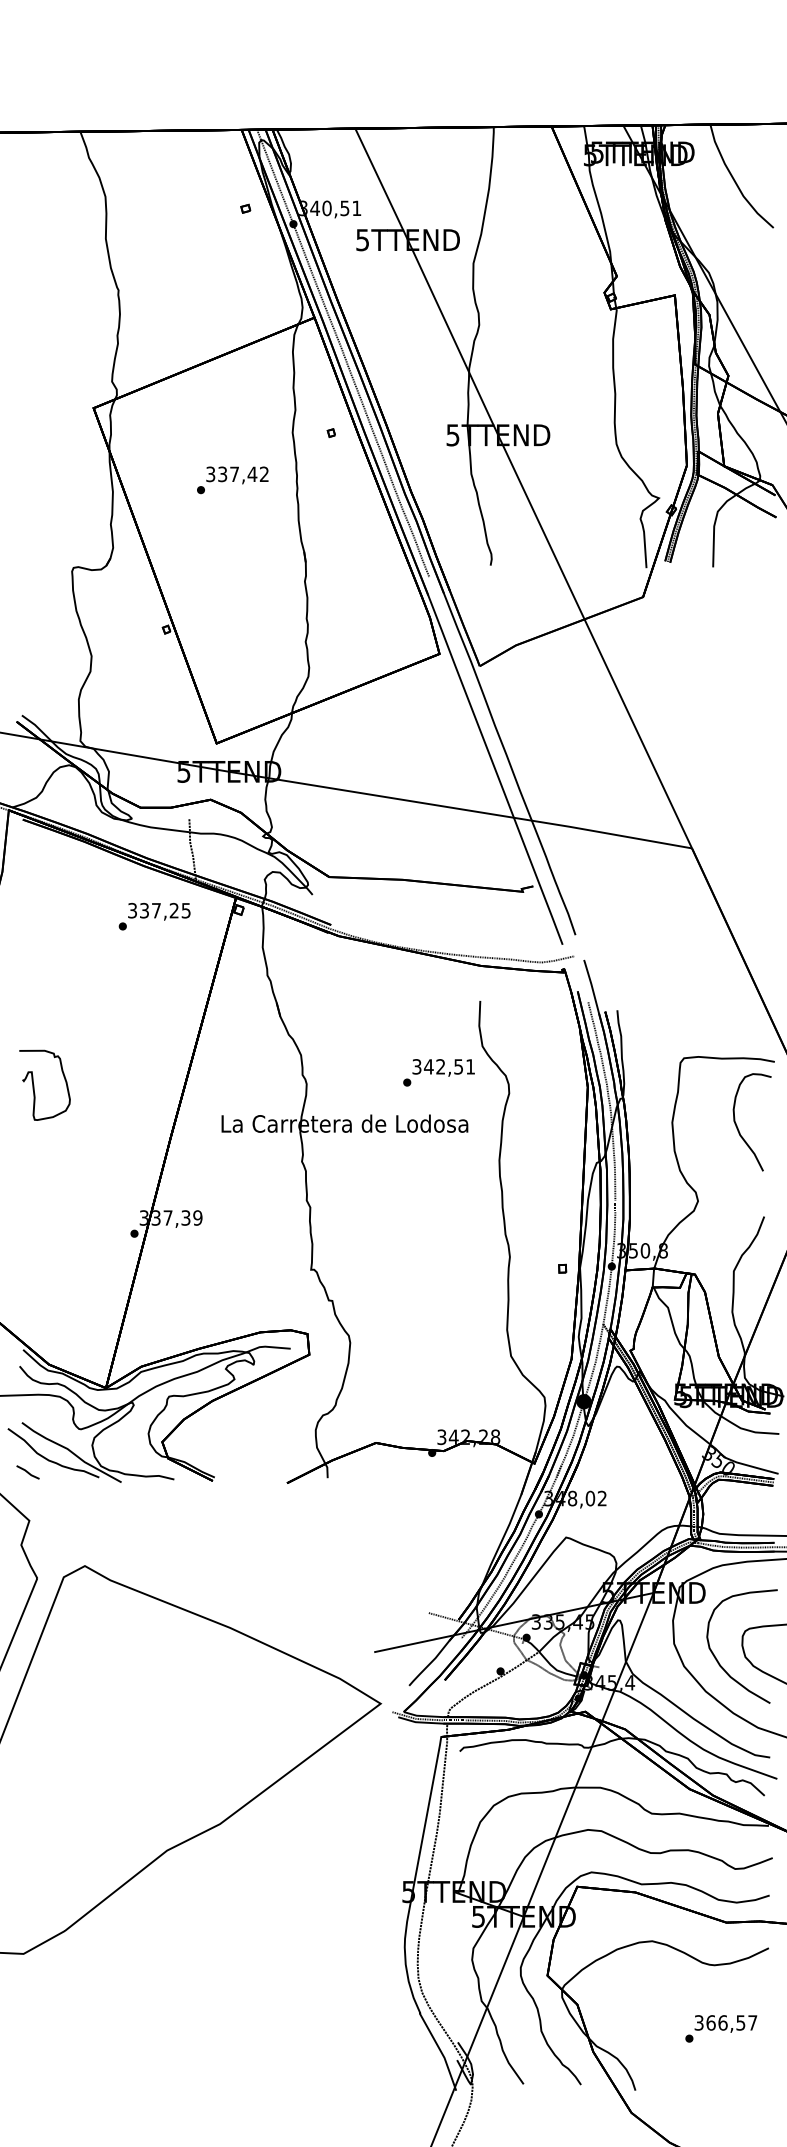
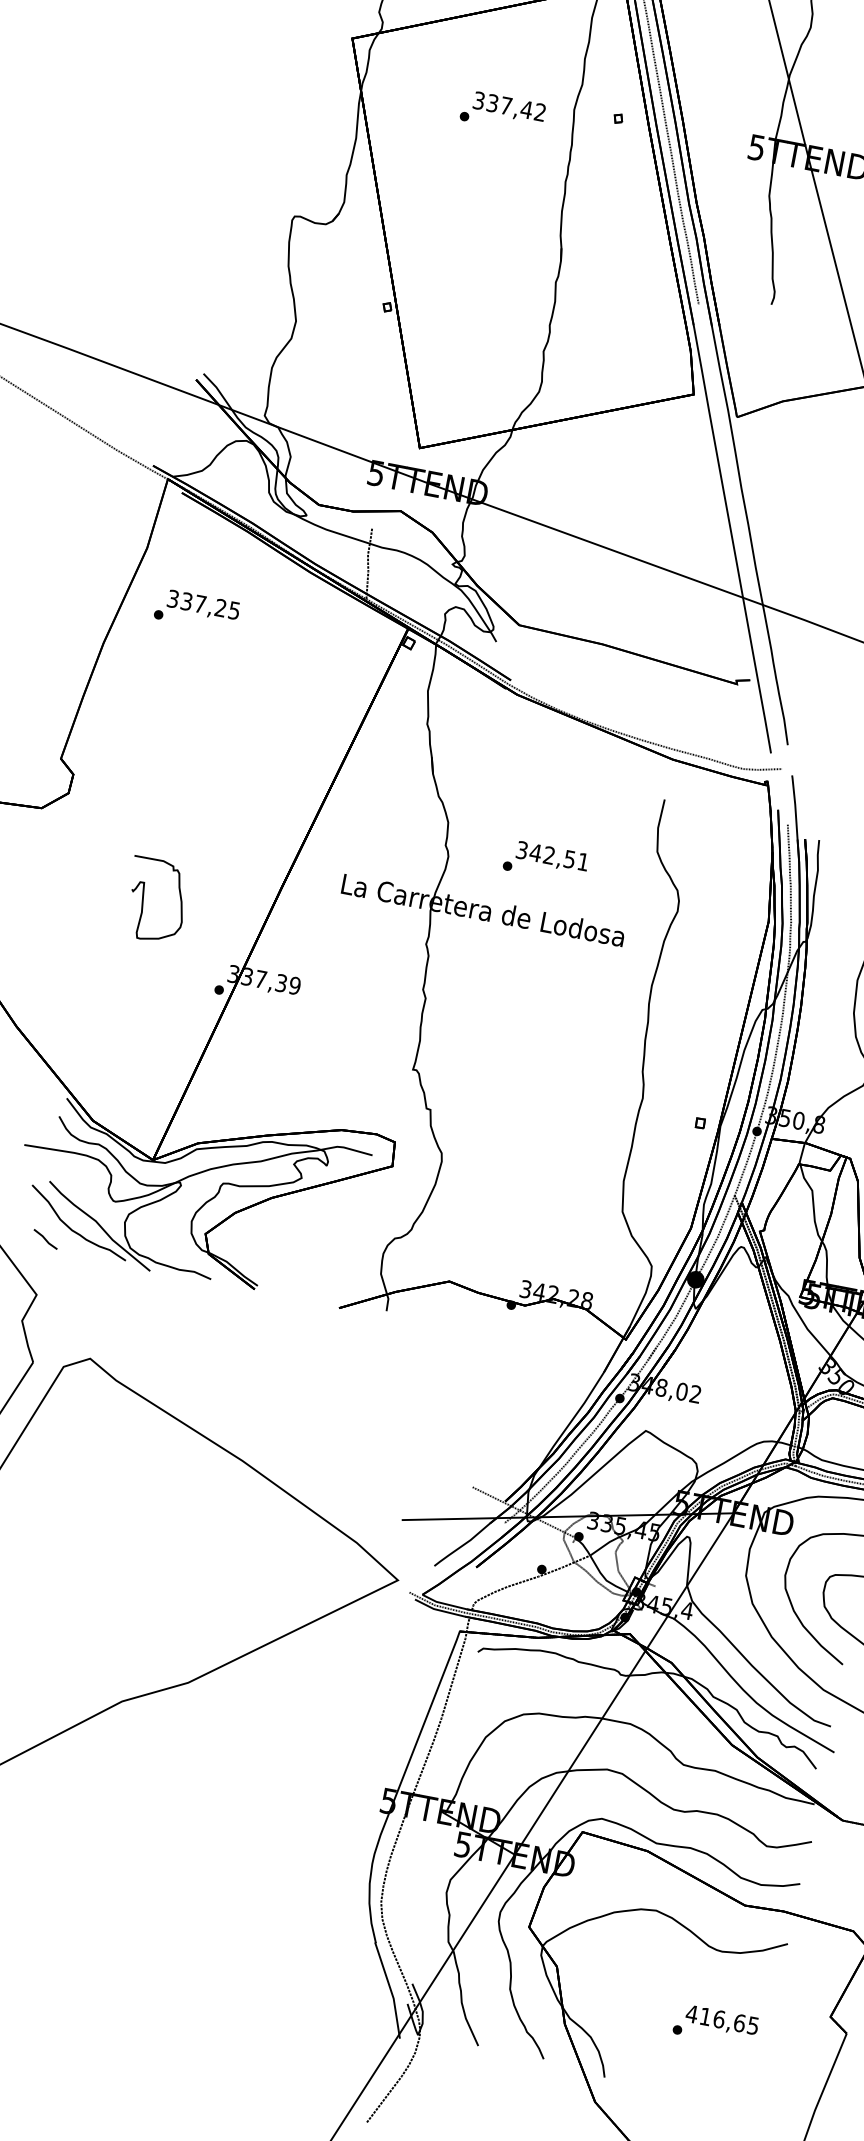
text: (232, 480) -> (502, 112), moved
text: (154, 916) -> (196, 610), moved
text: (438, 1072) -> (545, 861), moved
curve: (34, 1084) -> (144, 897), moved
text: (725, 2022) -> (722, 2019), 366,57 -> 416,65

